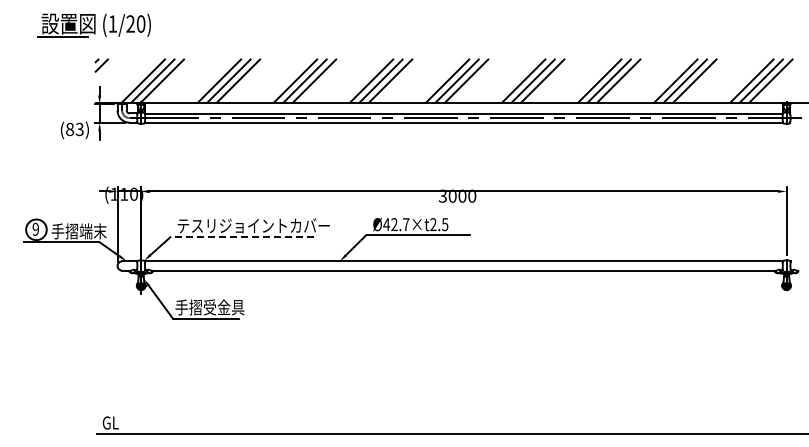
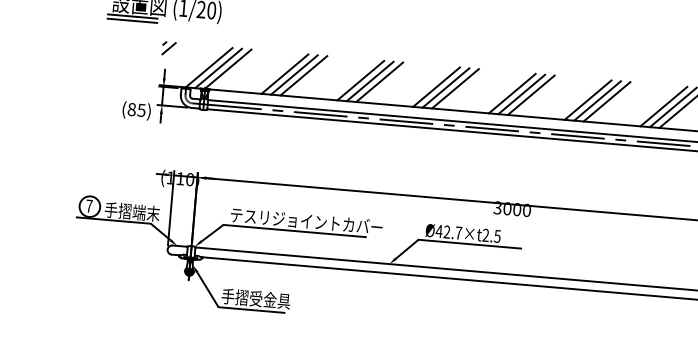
line: (62, 40) -> (132, 20), added
text: (79, 128) -> (141, 109), (83) -> (85)
text: (35, 228) -> (89, 205), 9 -> 7
line: (242, 236) -> (294, 230), dashed -> solid

